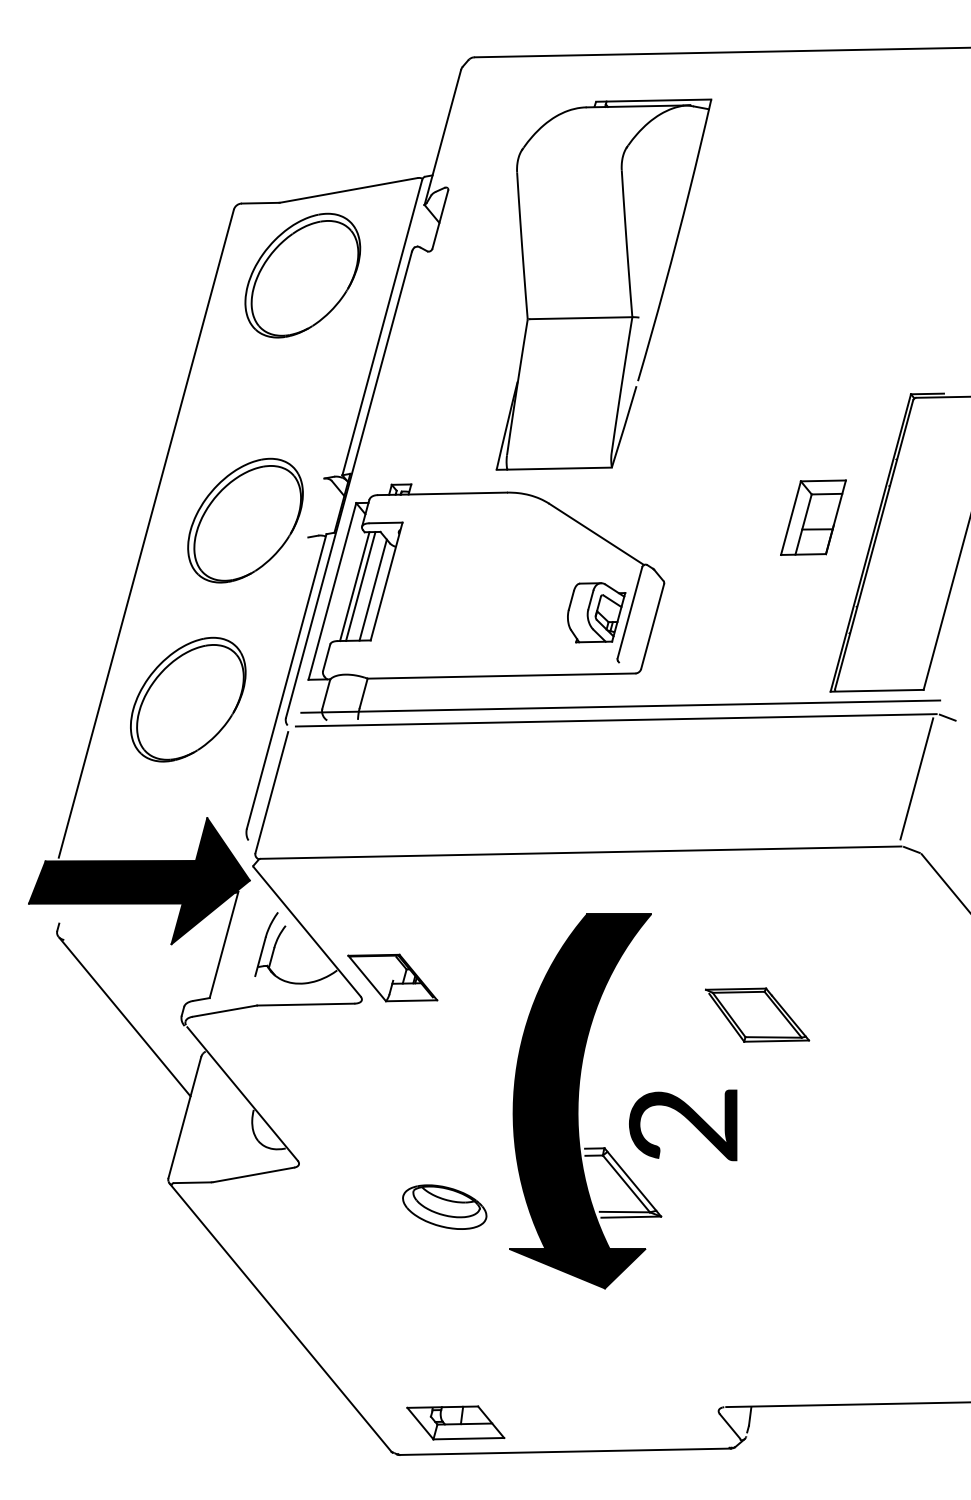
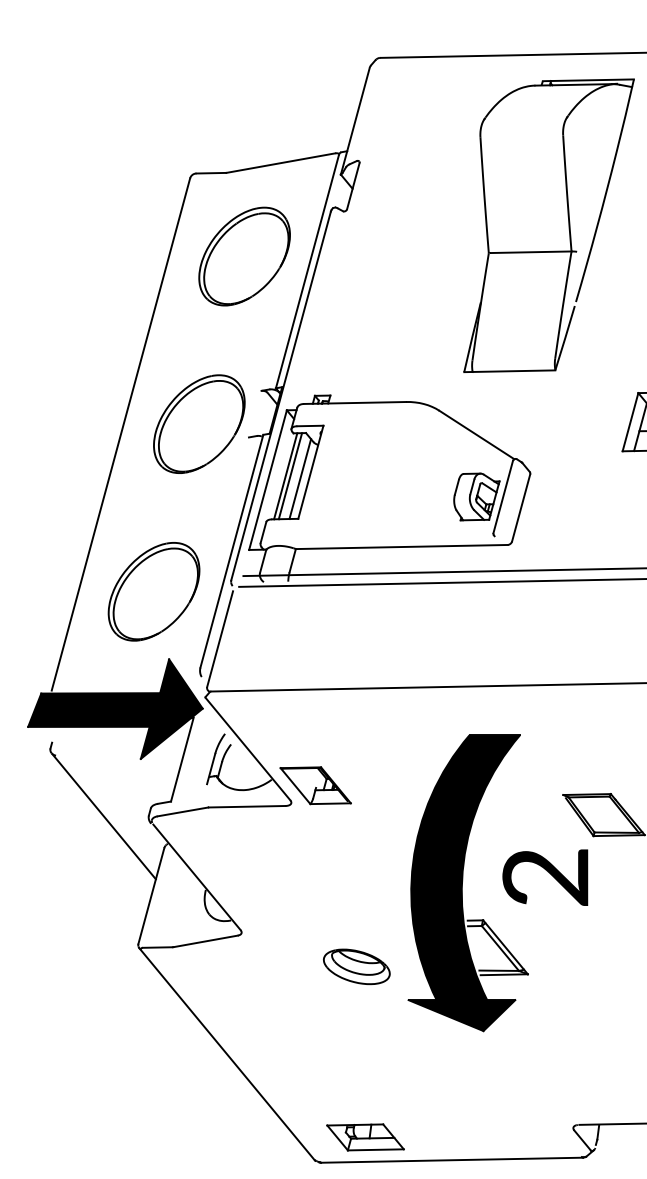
part: (302, 275) -> (244, 256), moved
part: (603, 284) -> (548, 225), moved
part: (188, 699) -> (154, 591), moved
text: (683, 1125) -> (545, 877), moved

